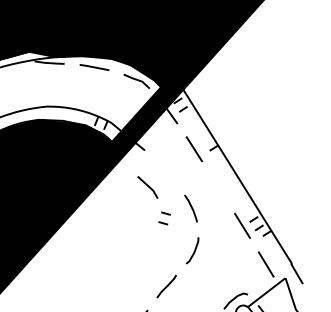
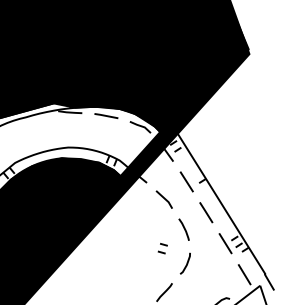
line: (146, 185) -> (163, 198), moved
line: (218, 187) -> (206, 212), added
part: (164, 218) -> (162, 248), moved

